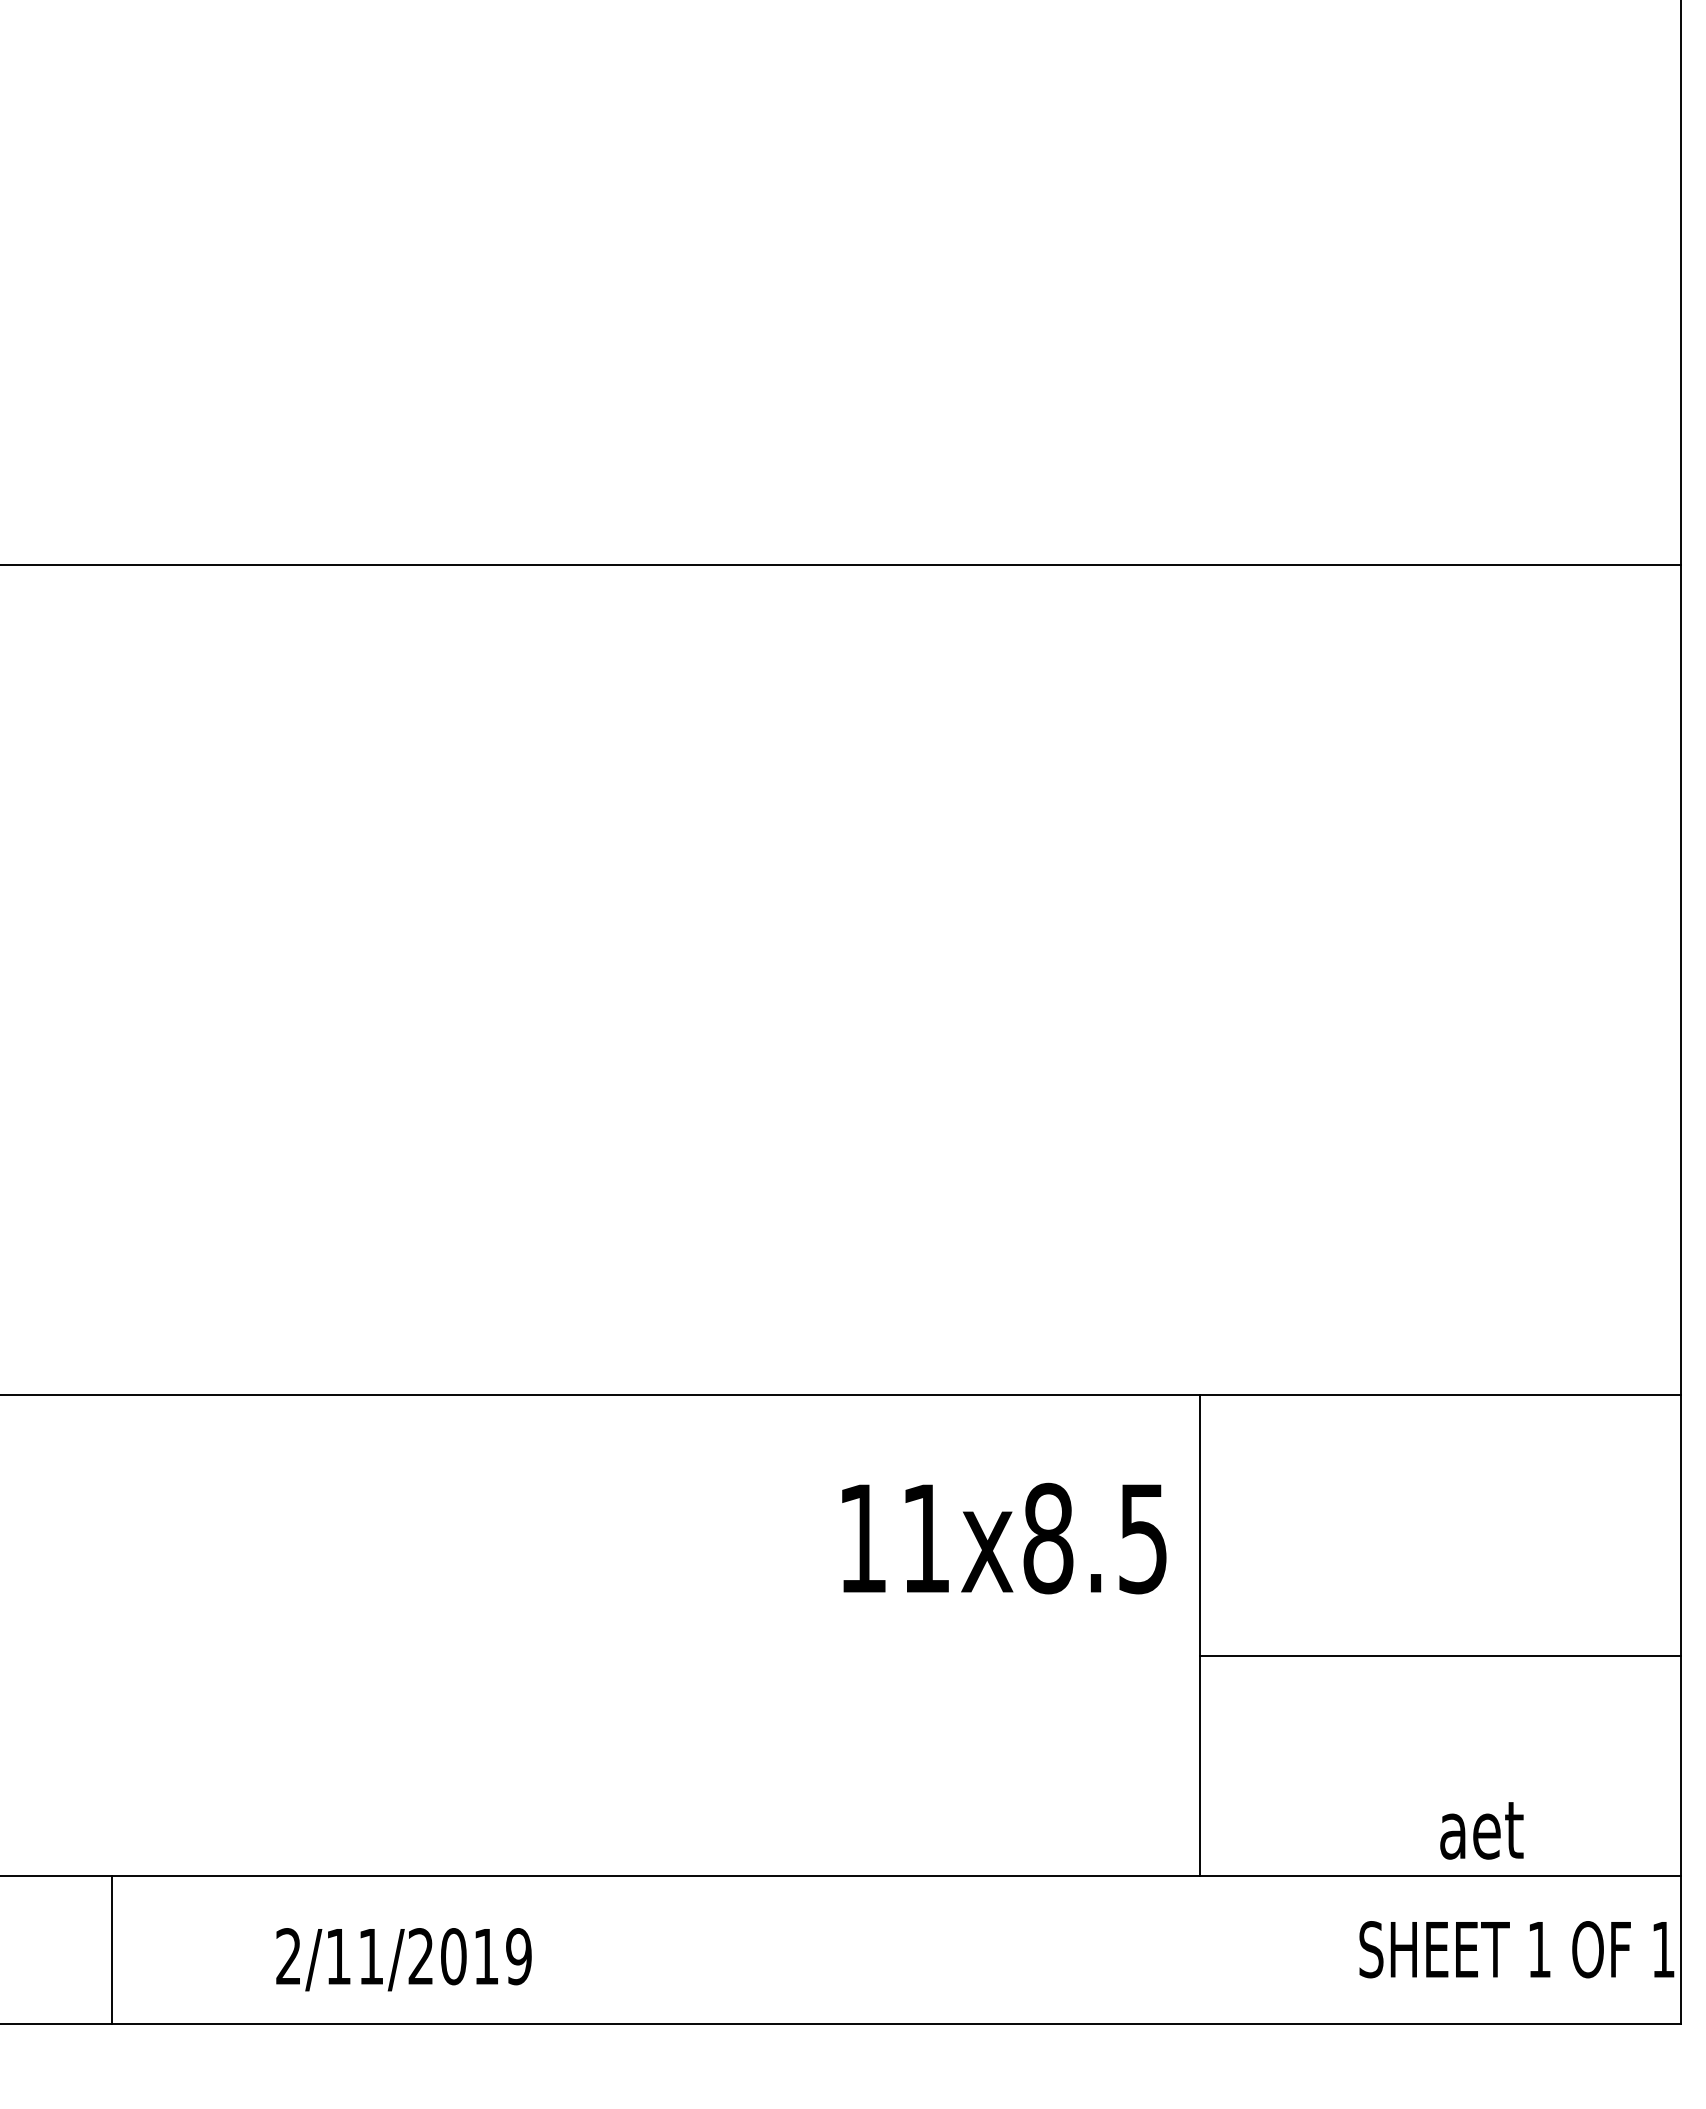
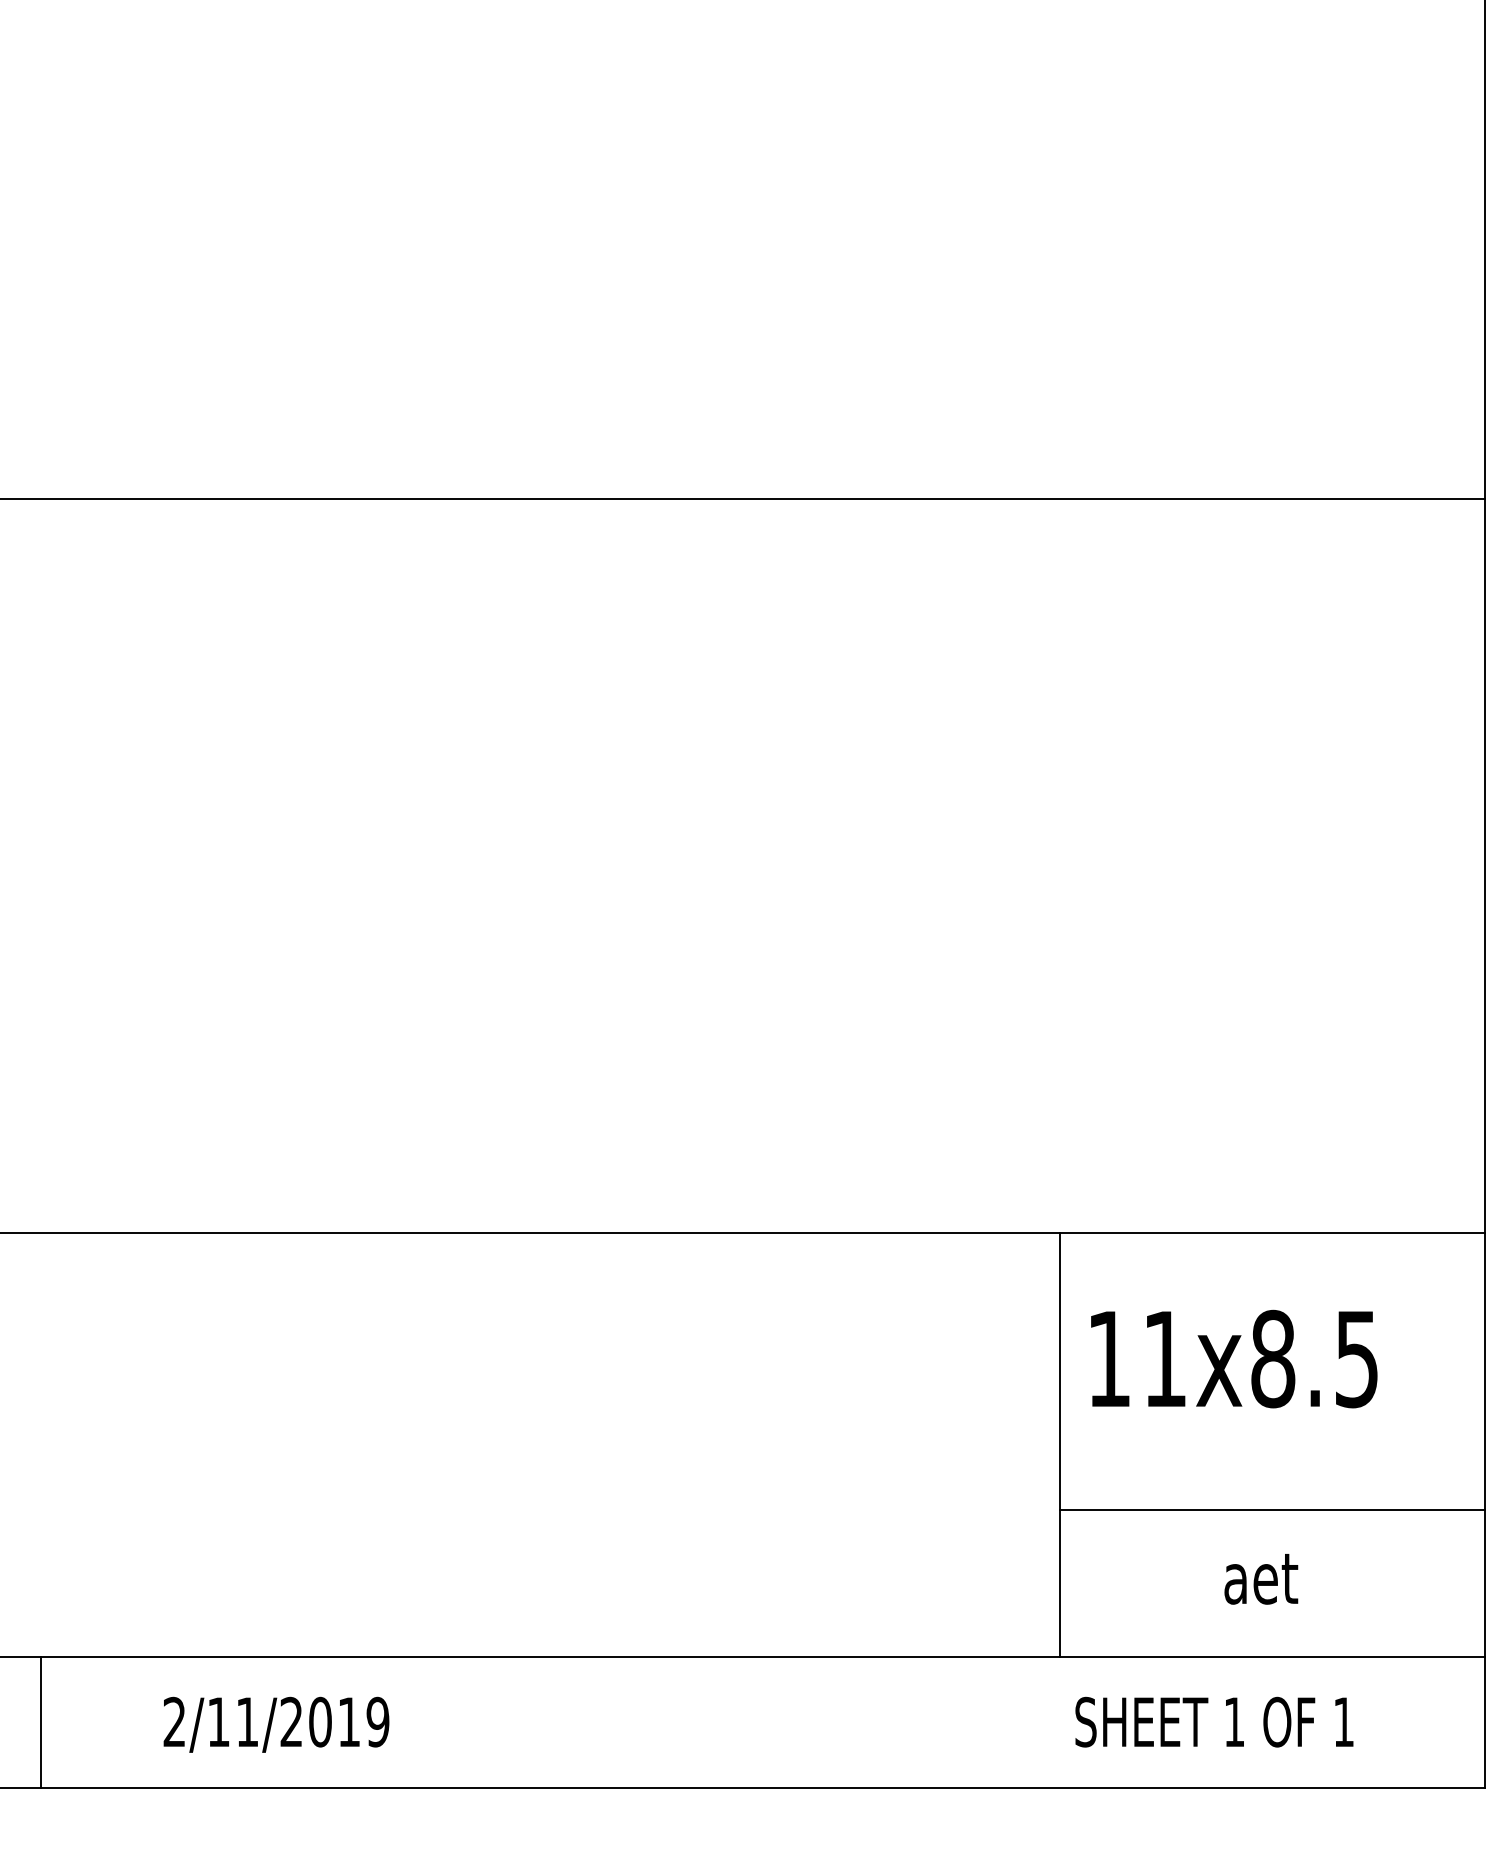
text: (1004, 1538) -> (1234, 1359), moved
line: (1439, 1655) -> (1271, 1510), moved
text: (1481, 1830) -> (1260, 1578), moved
line: (111, 1949) -> (41, 1722), moved
text: (1516, 1949) -> (1214, 1722), moved
text: (403, 1959) -> (276, 1724), moved

